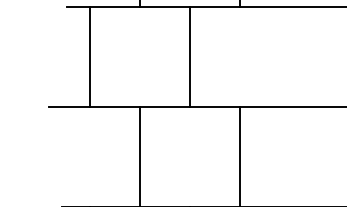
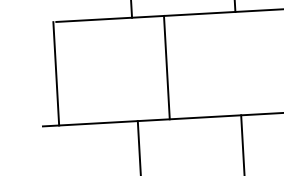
line: (90, 57) -> (56, 74), moved
line: (189, 57) -> (166, 67), moved

